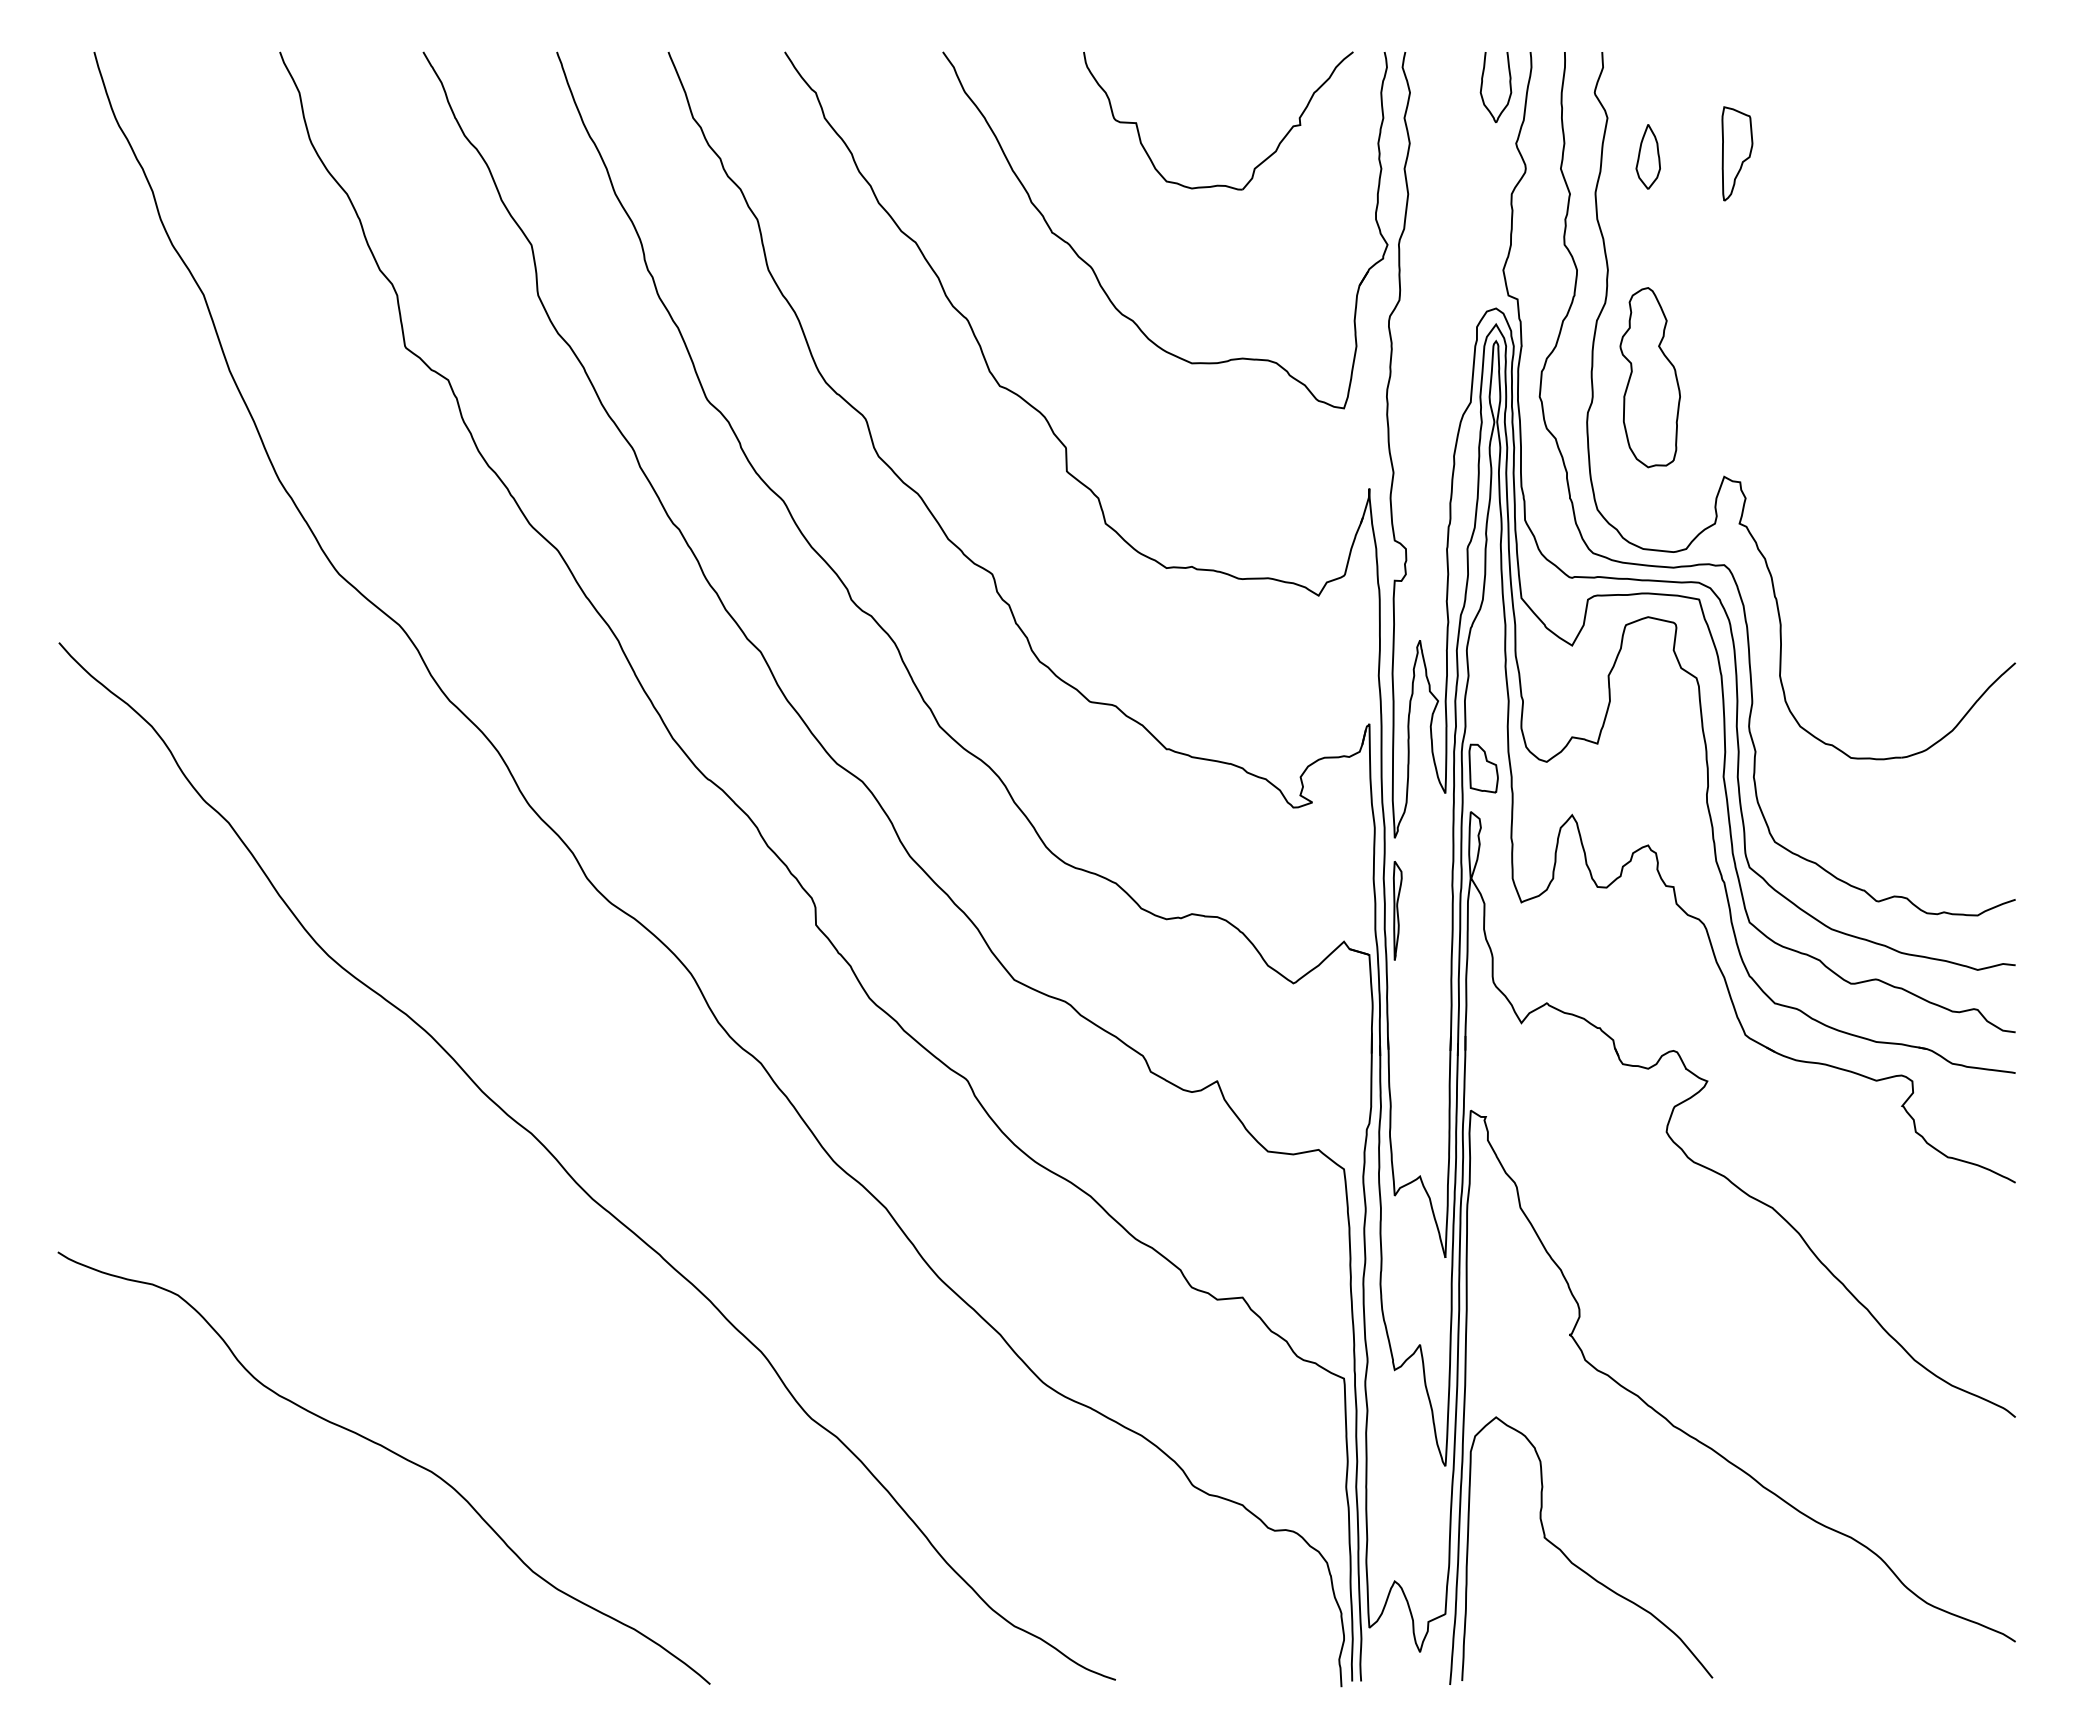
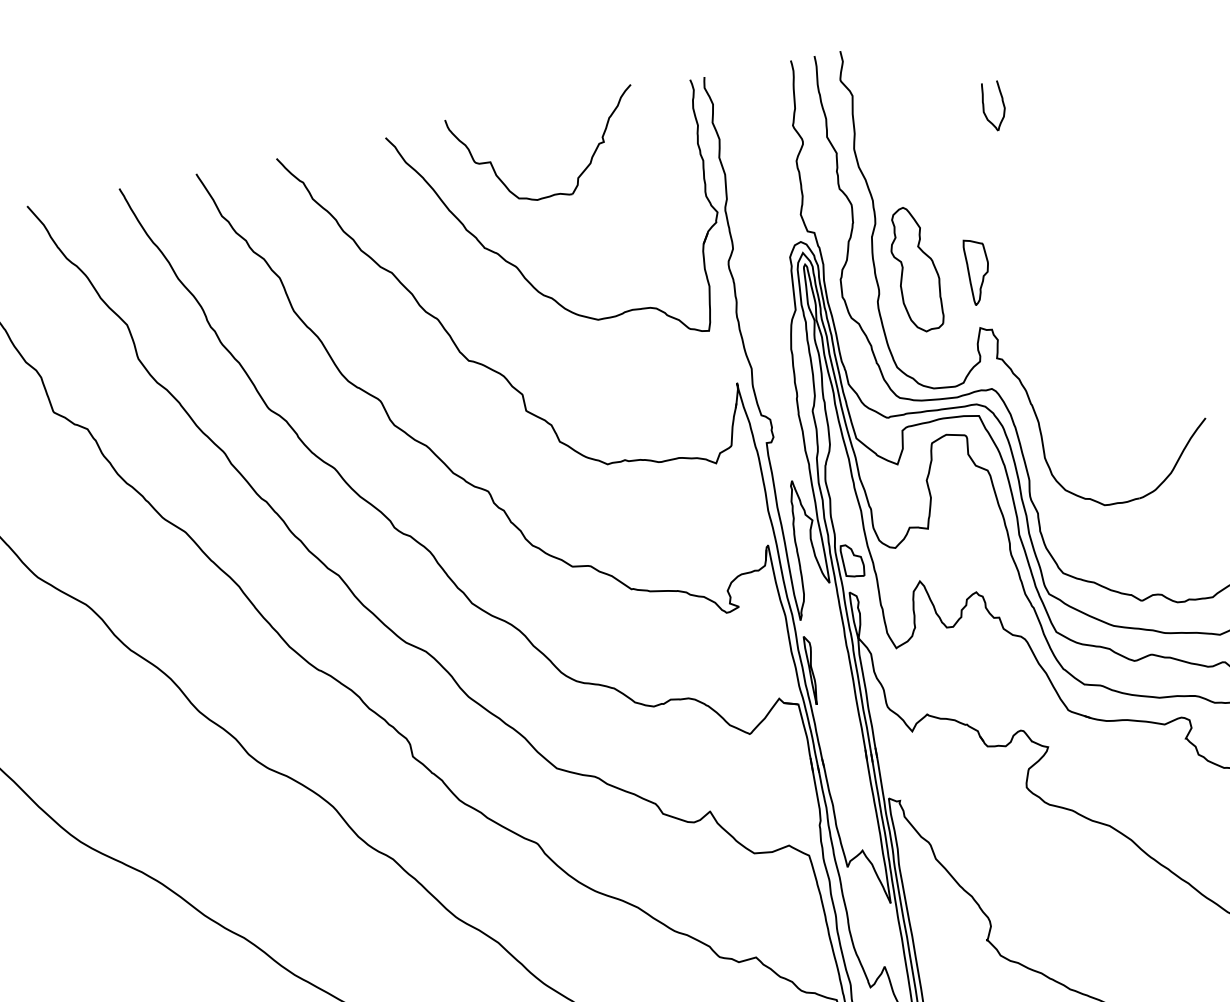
part: (1482, 87) -> (984, 108), moved
part: (1737, 153) -> (978, 270), moved
part: (1647, 156) -> (885, 117), removed
part: (1255, 166) -> (578, 176), moved

